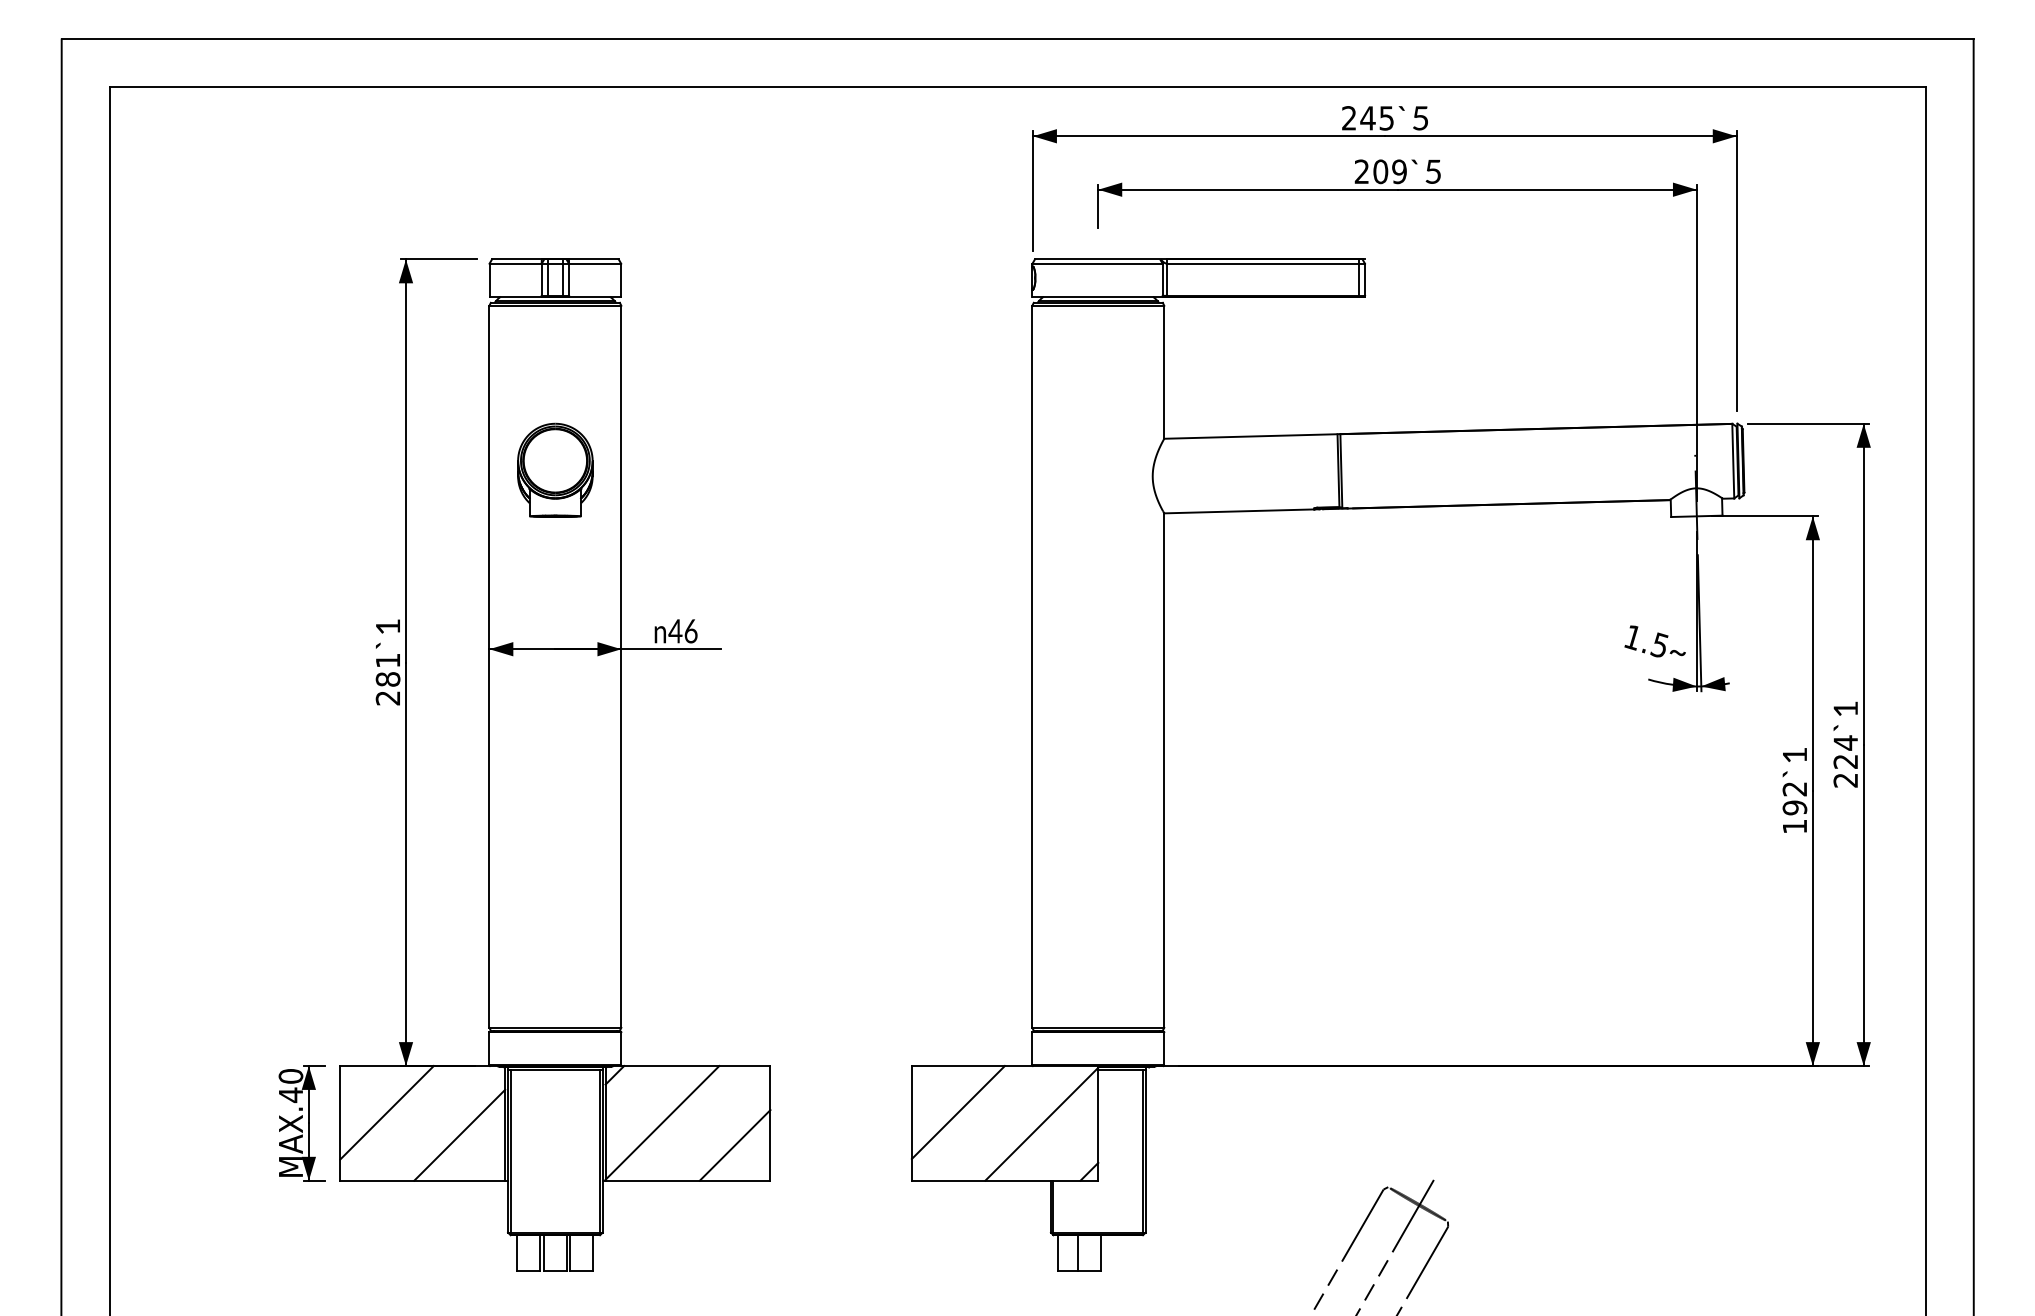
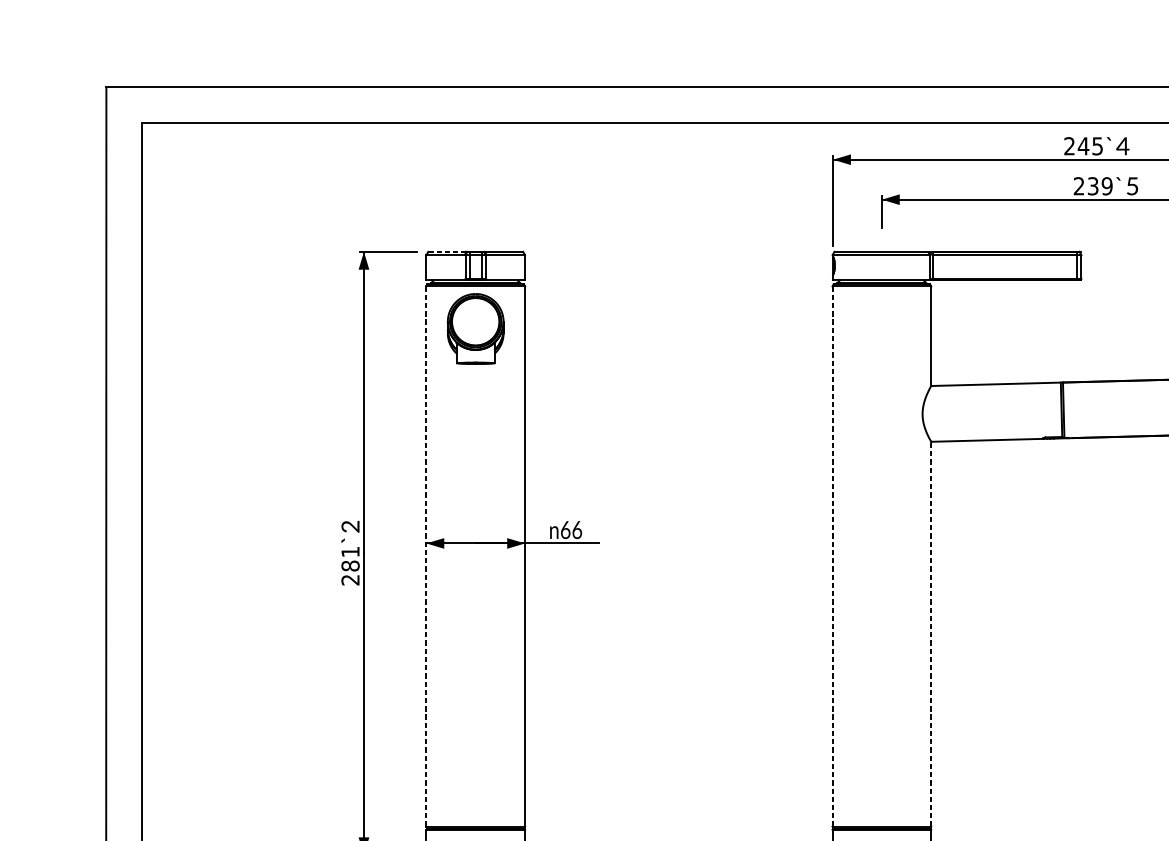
text: (1420, 118) -> (1122, 146), 5 -> 4
text: (1380, 171) -> (1092, 186), 209 -> 239
line: (516, 259) -> (446, 251), solid -> dashed
part: (555, 469) -> (475, 328), moved
text: (387, 626) -> (350, 526), 1 -> 2
text: (675, 631) -> (565, 530), 46 -> 66
line: (489, 666) -> (426, 556), solid -> dashed
line: (1032, 666) -> (832, 556), solid -> dashed
line: (1164, 770) -> (931, 634), solid -> dashed

